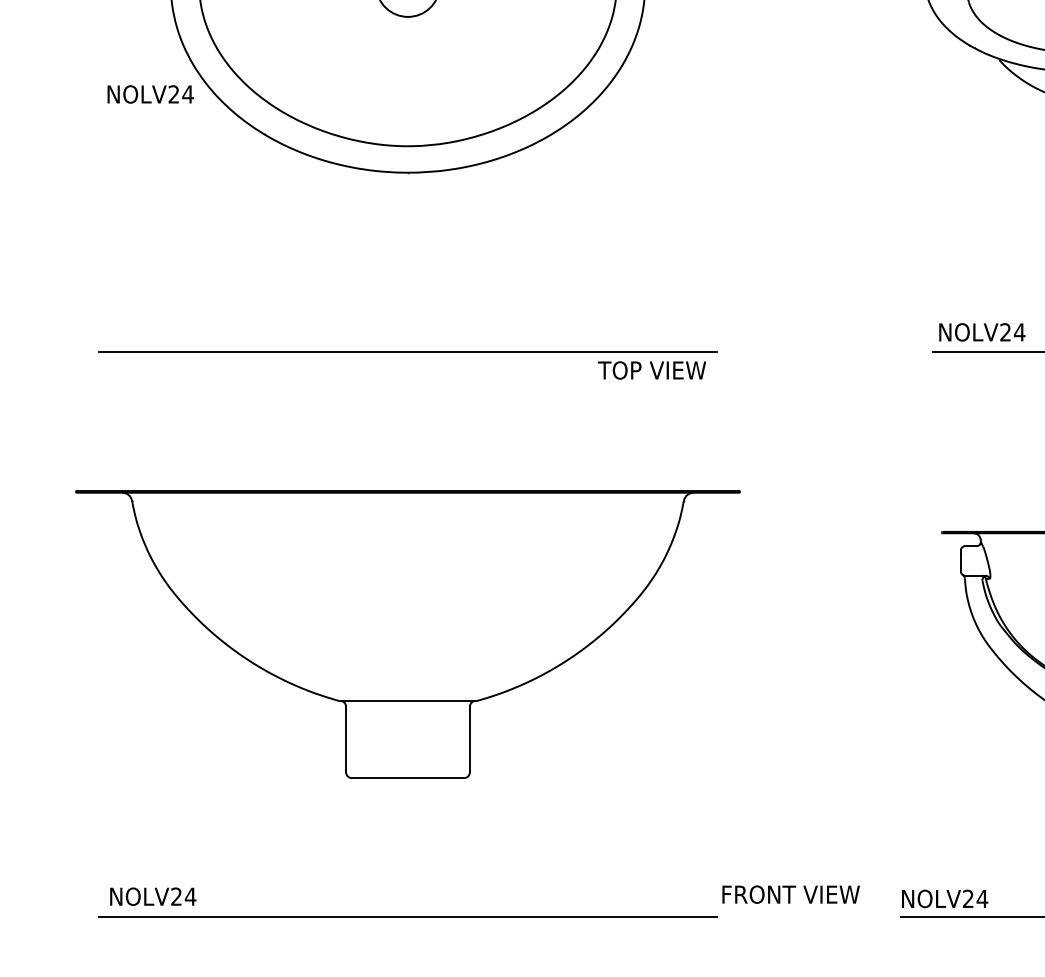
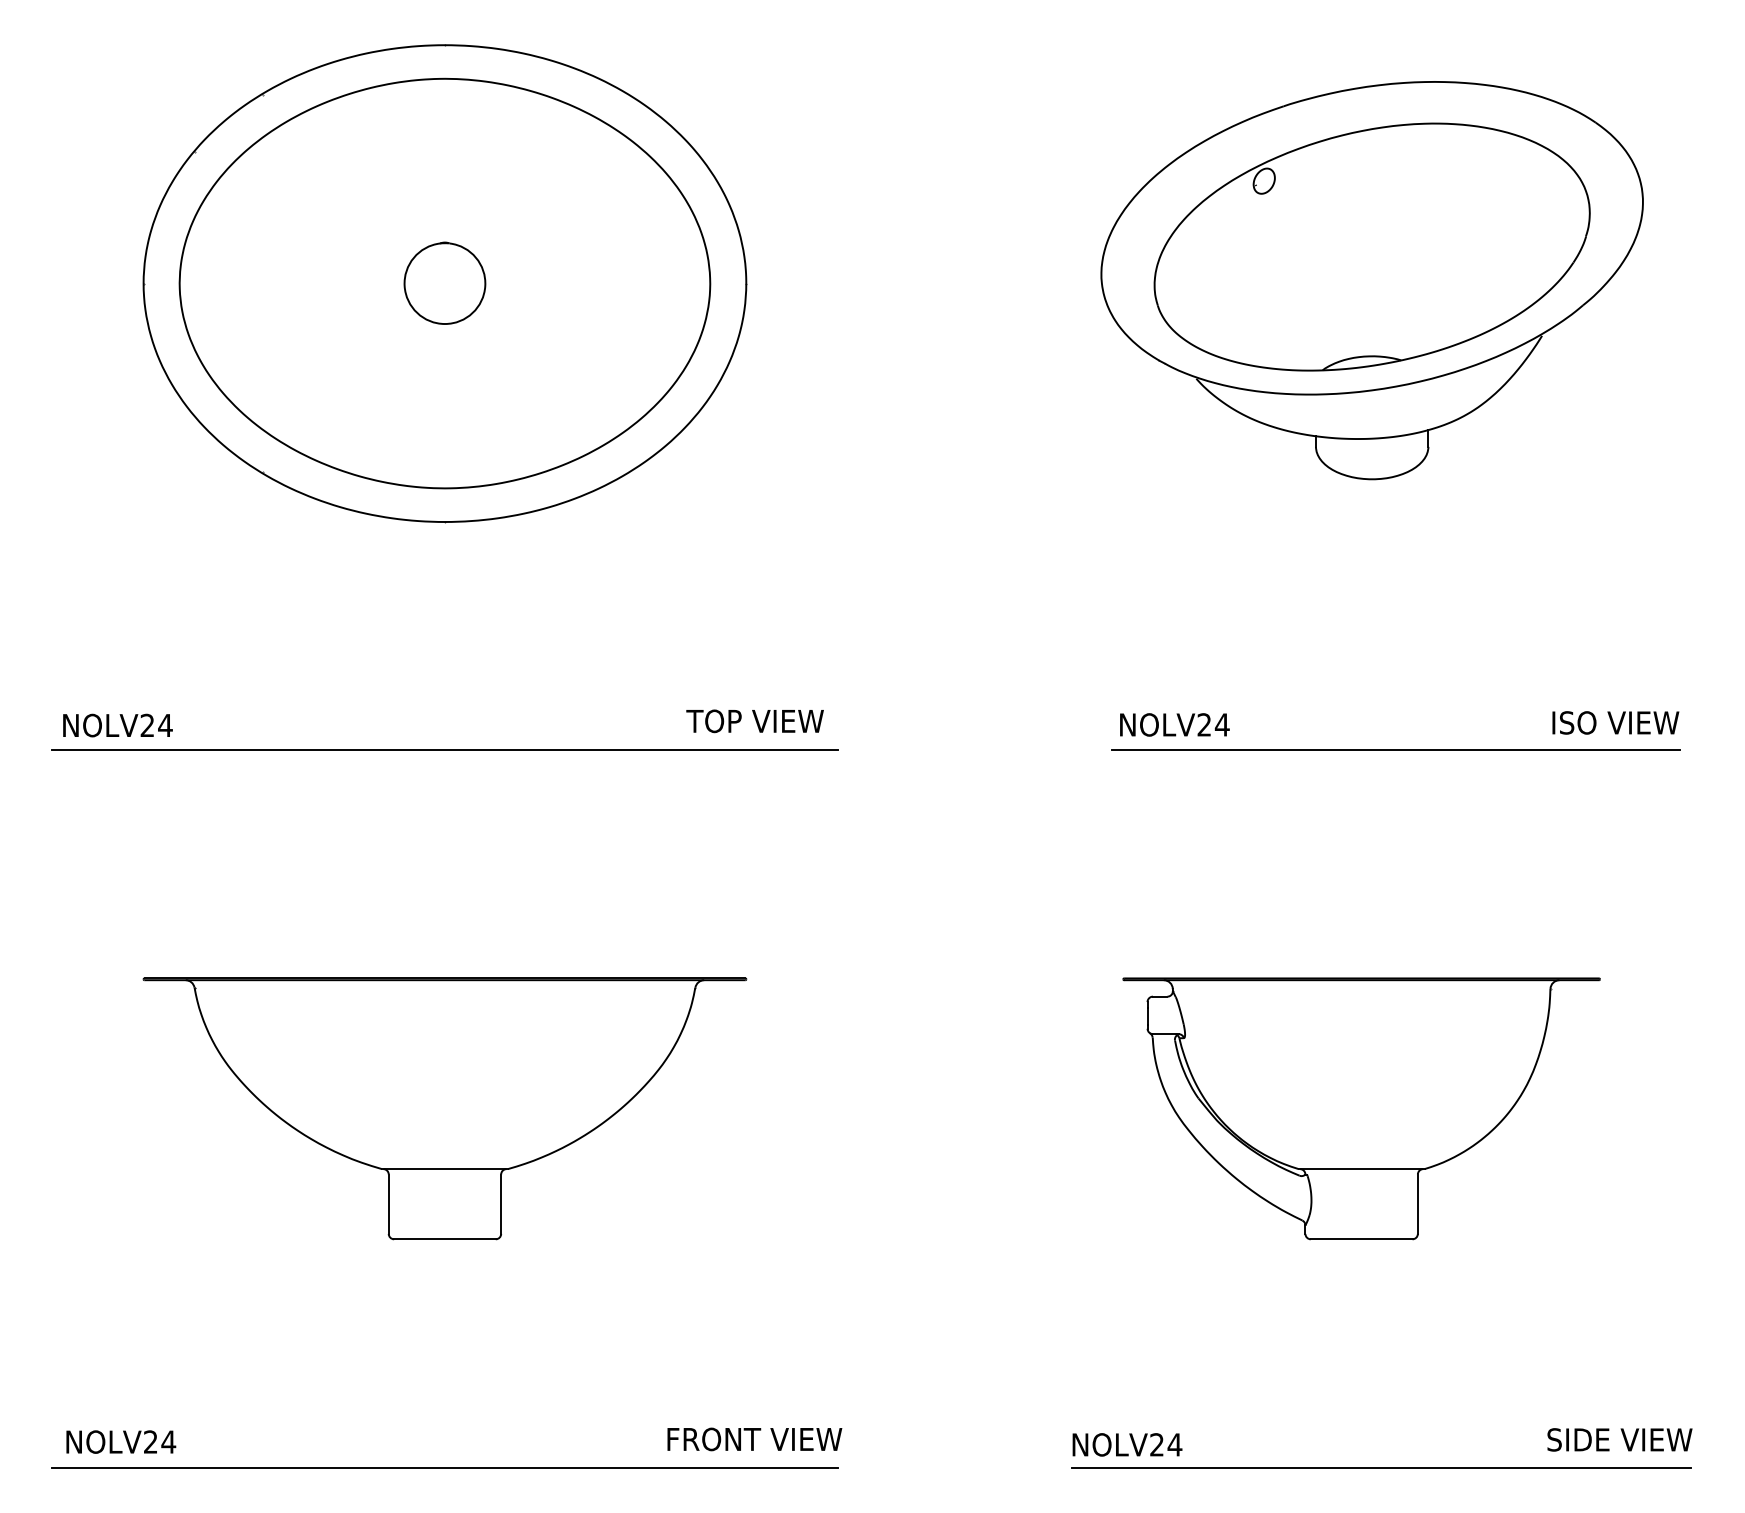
text: (150, 94) -> (117, 725), moved
text: (651, 370) -> (754, 721), moved
part: (407, 634) -> (444, 1108), size x0.71
text: (790, 894) -> (754, 1439), moved

